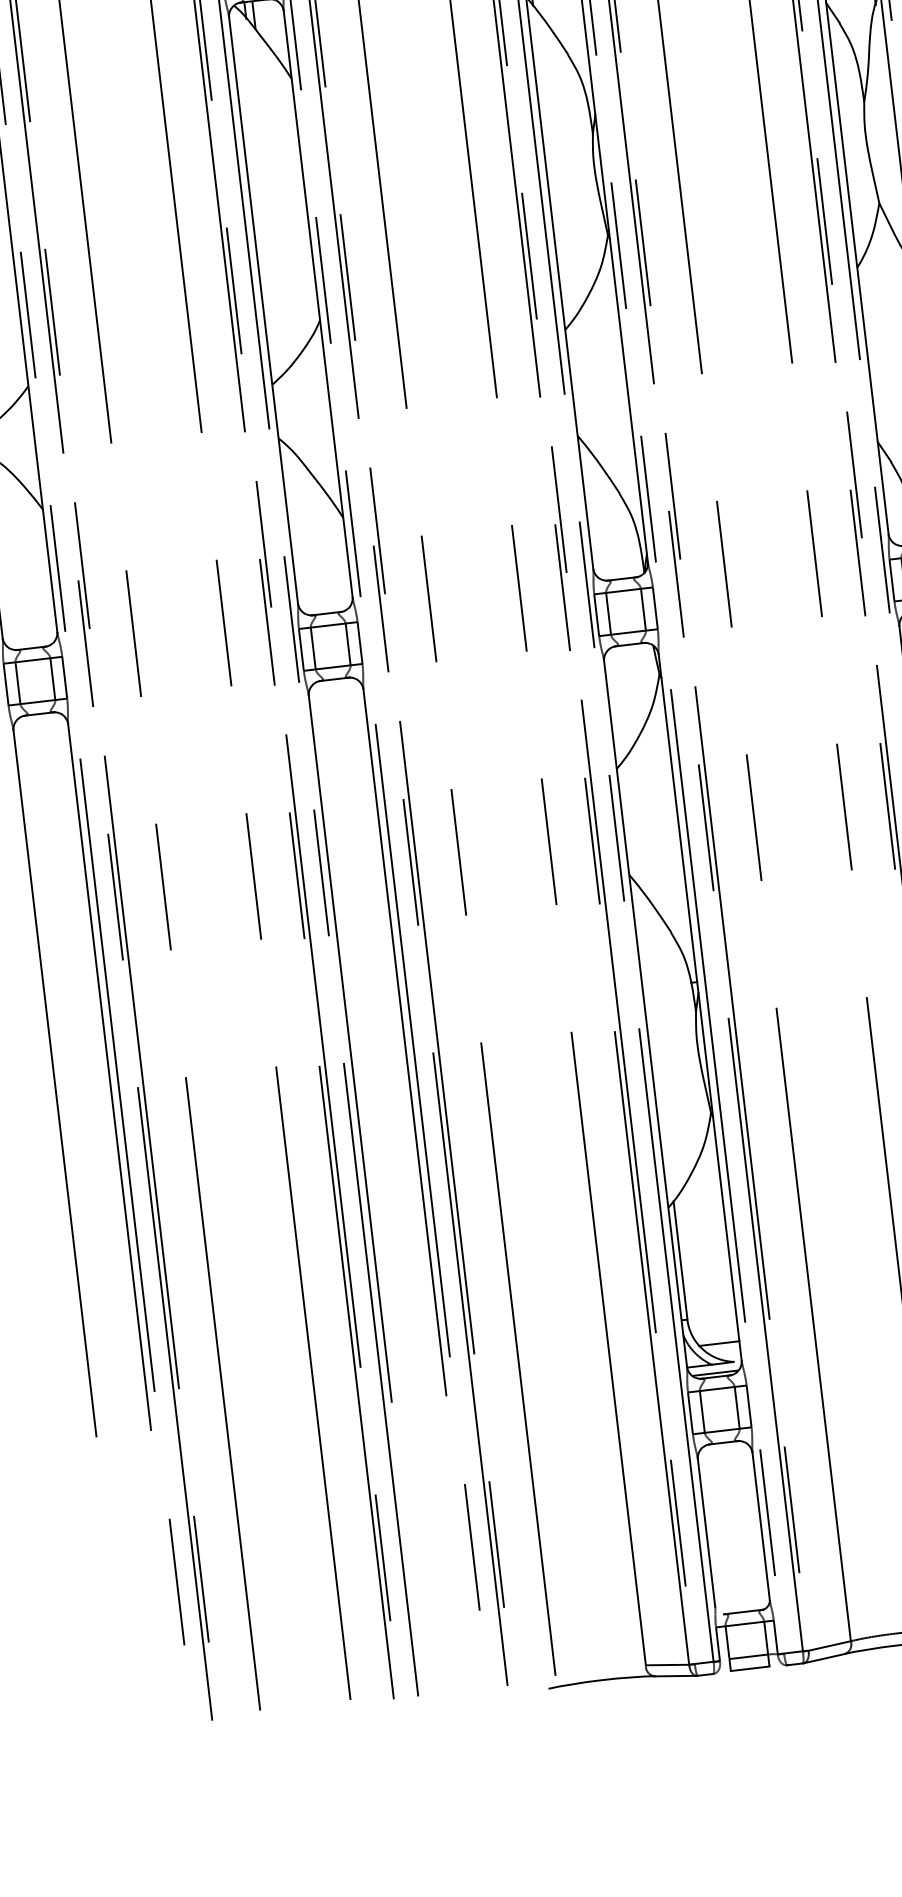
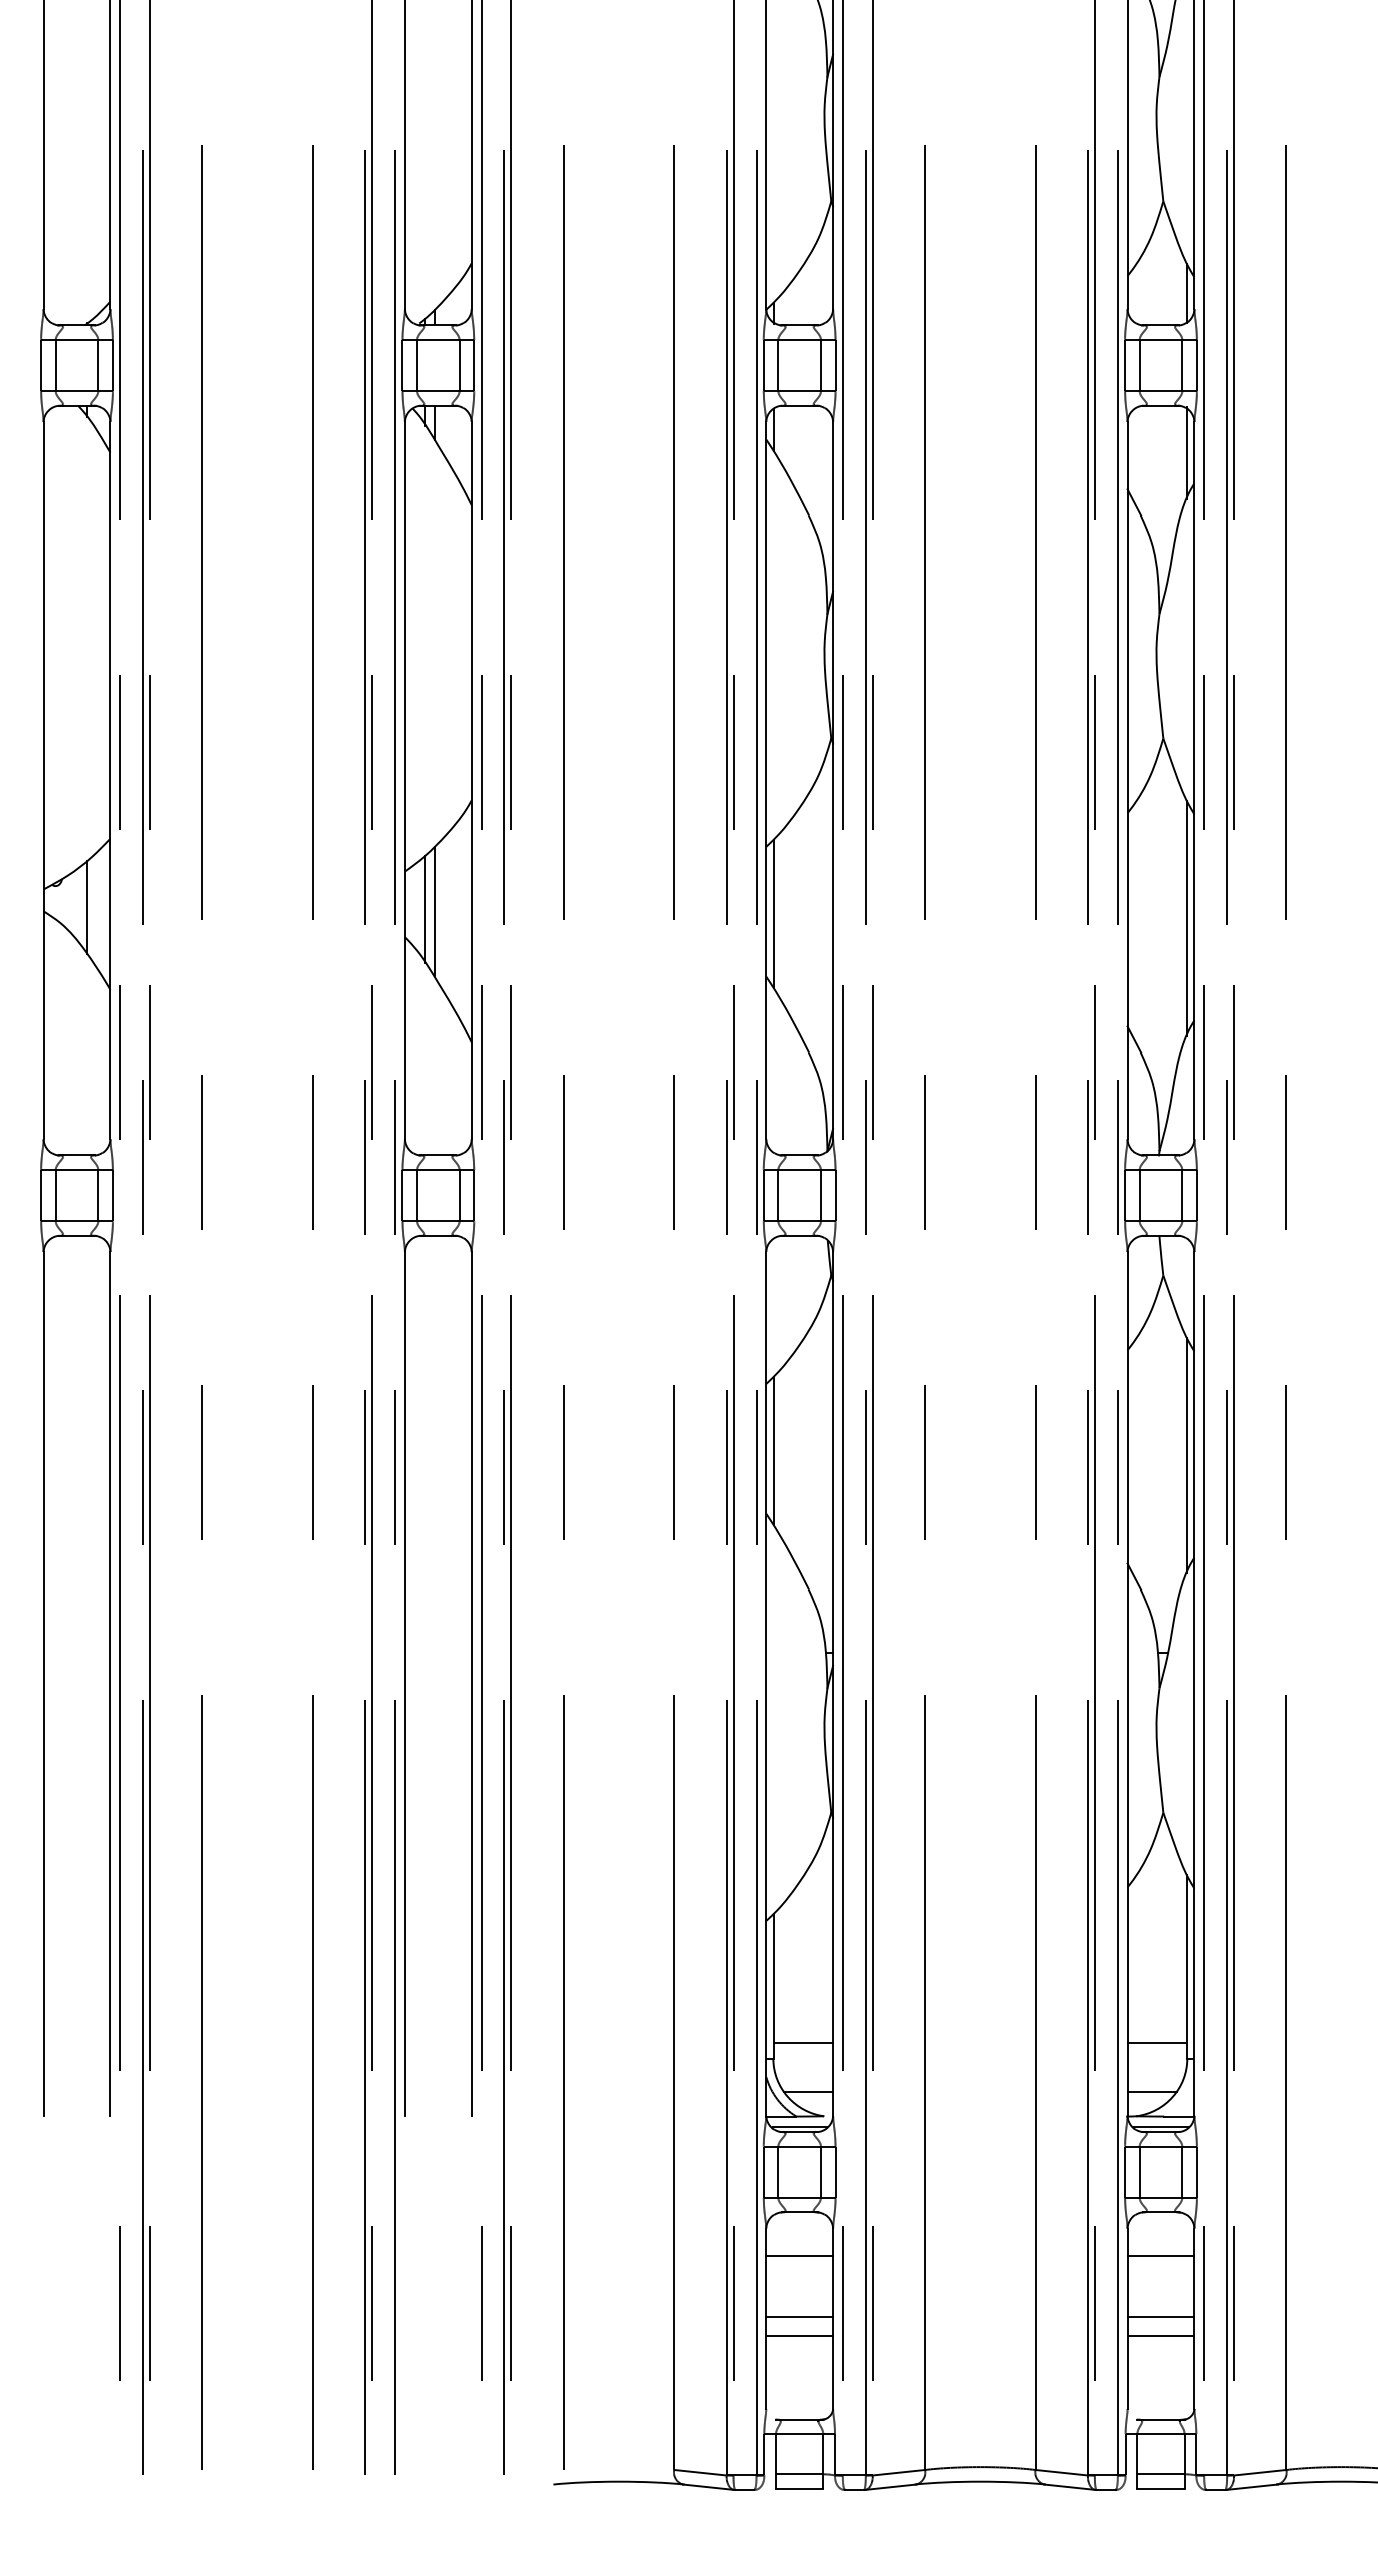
line: (577, 383) -> (773, 913), added
line: (292, 413) -> (425, 909), added
line: (301, 414) -> (435, 911), added
line: (16, 444) -> (87, 907), added
line: (629, 822) -> (773, 1450), added
line: (710, 1304) -> (803, 2043), added
line: (727, 1478) -> (799, 2256), added
line: (733, 1527) -> (799, 2316), added
line: (735, 1544) -> (799, 2336), added

